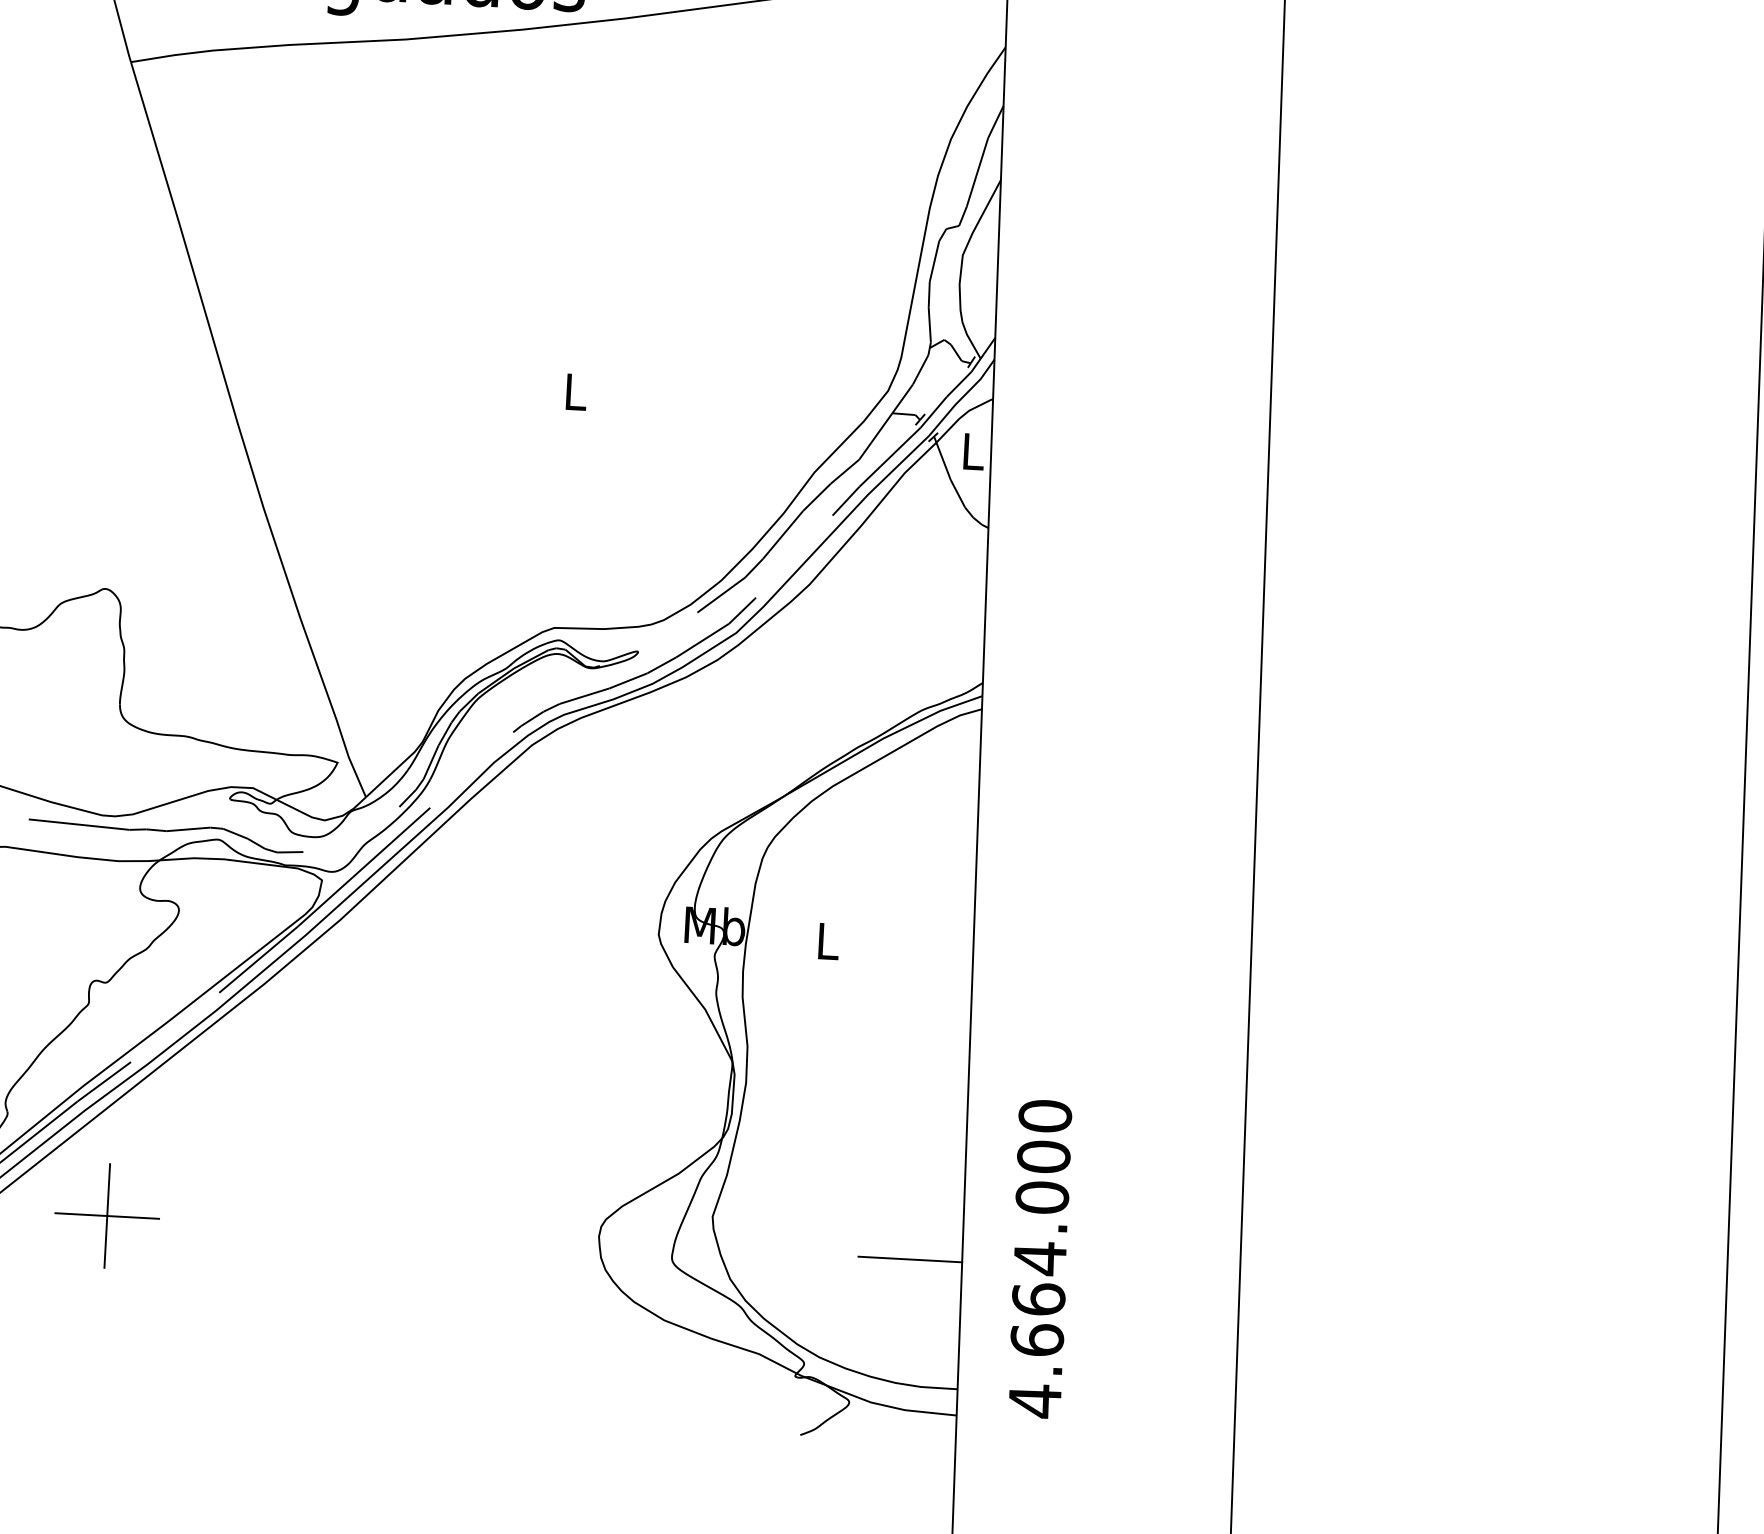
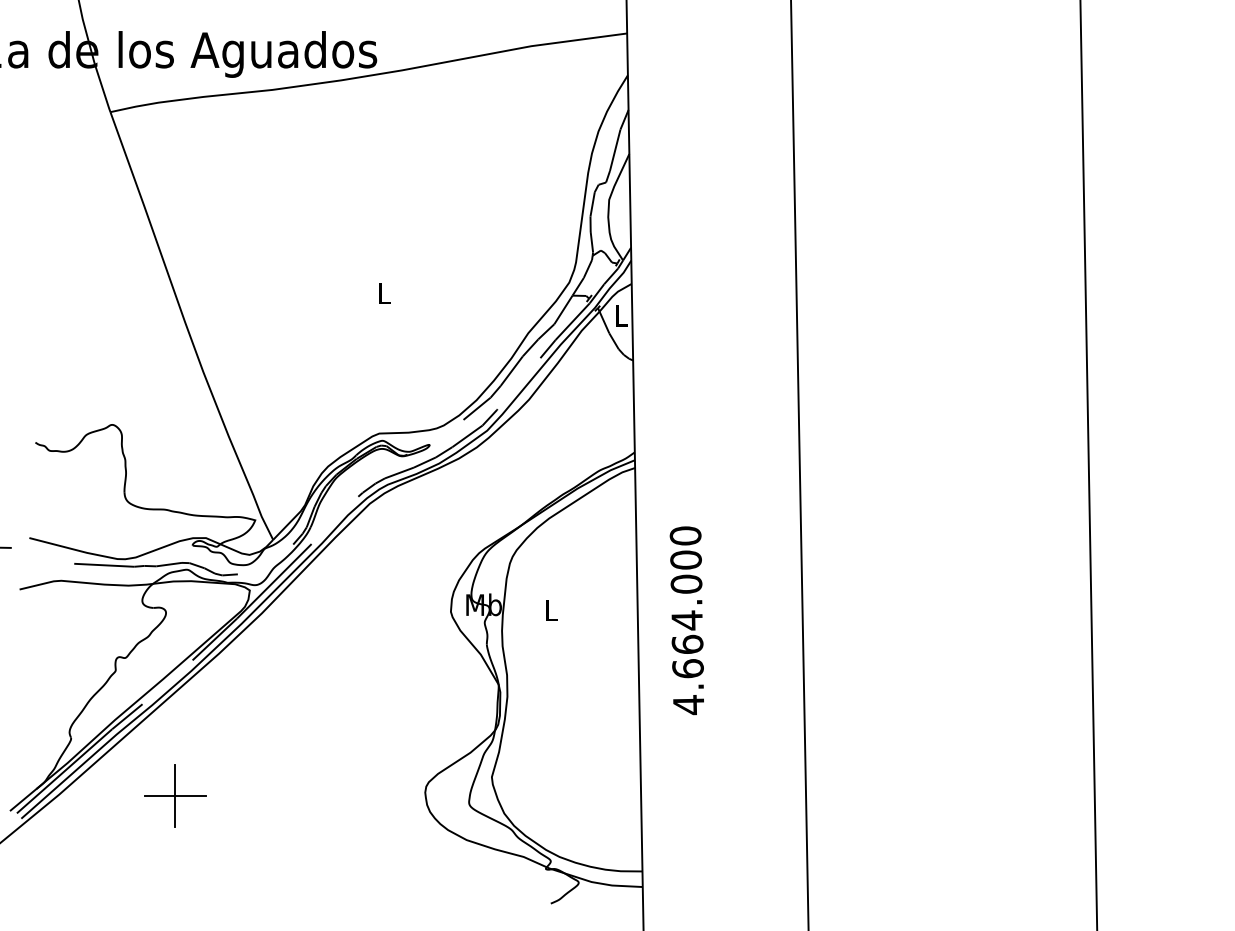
part: (107, 1214) -> (175, 795), moved
text: (1039, 1258) -> (686, 620), moved
line: (910, 1260) -> (610, 796), removed

